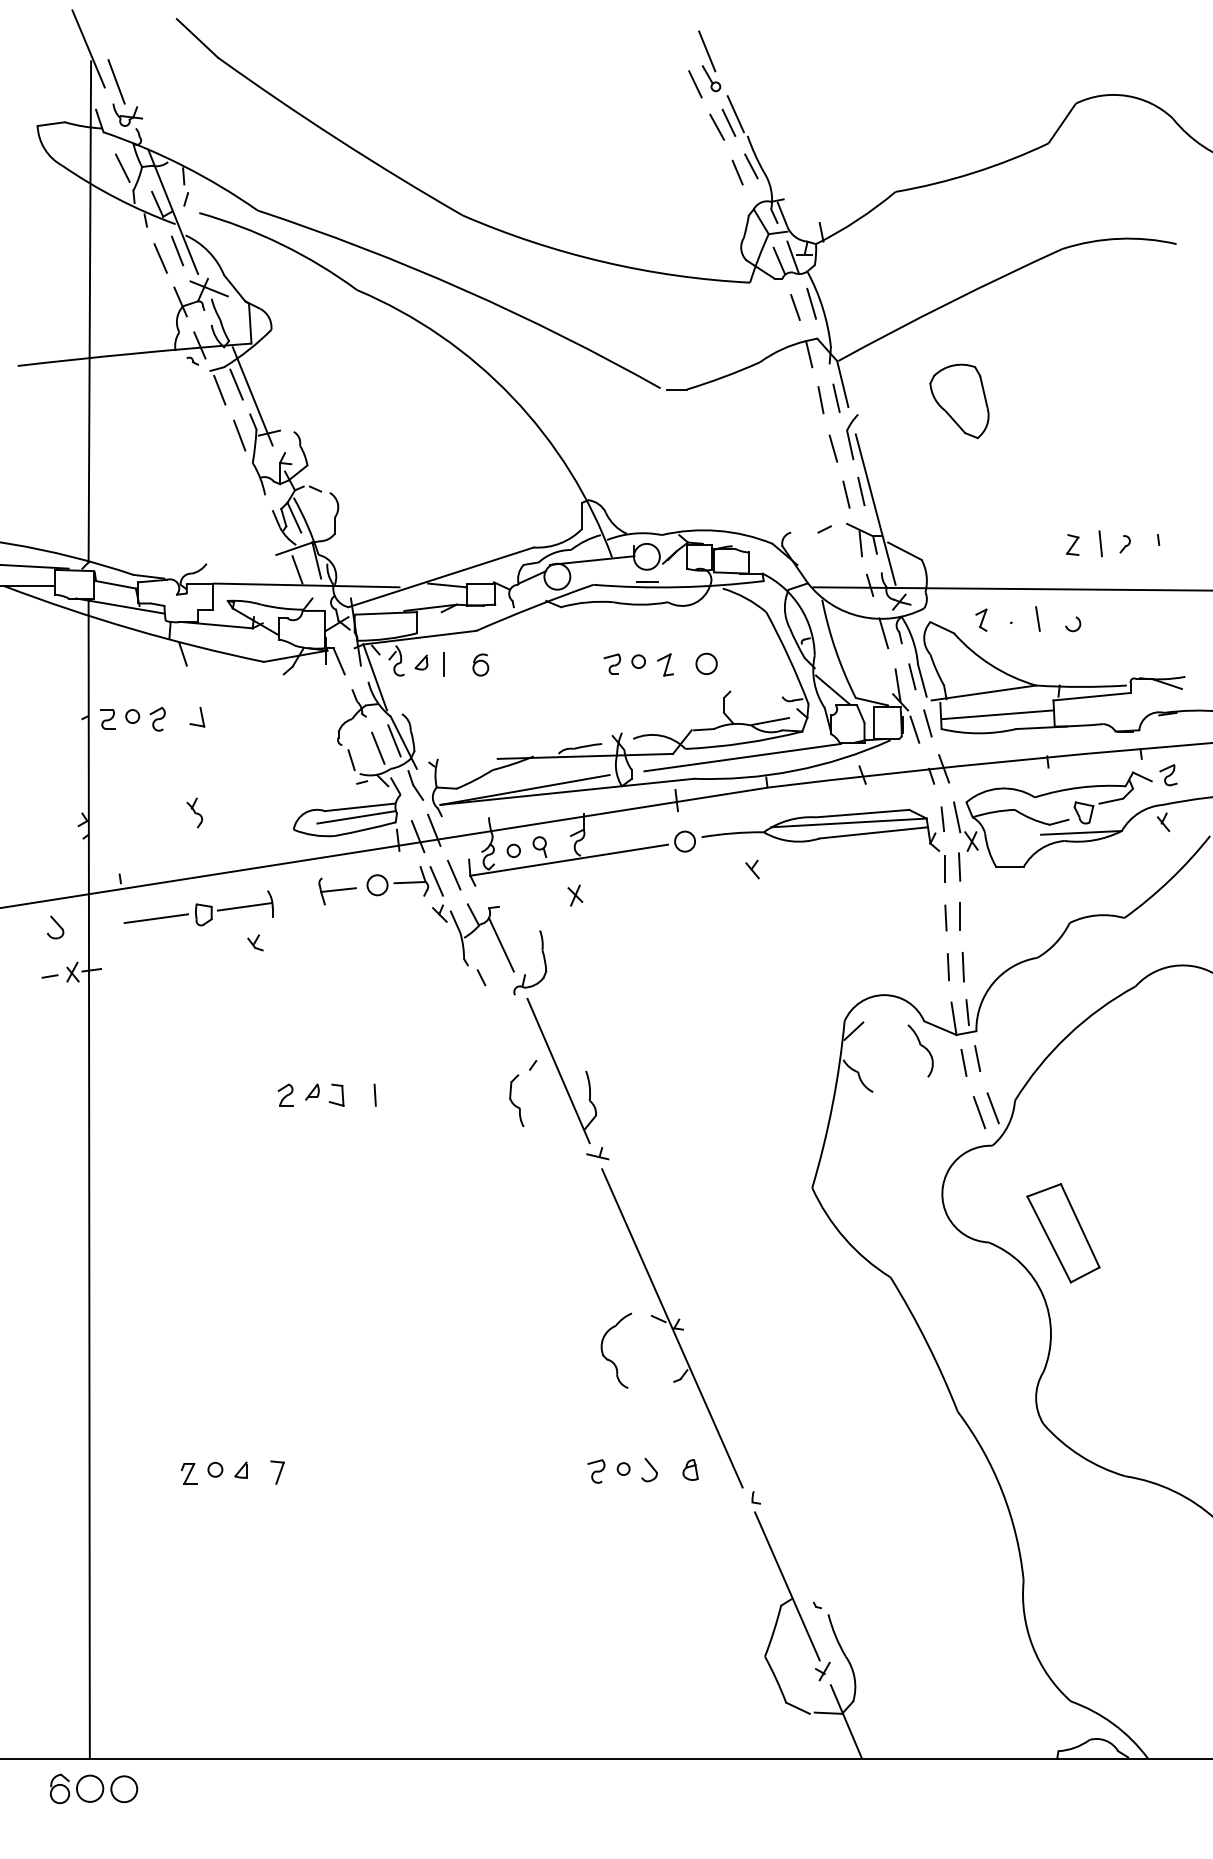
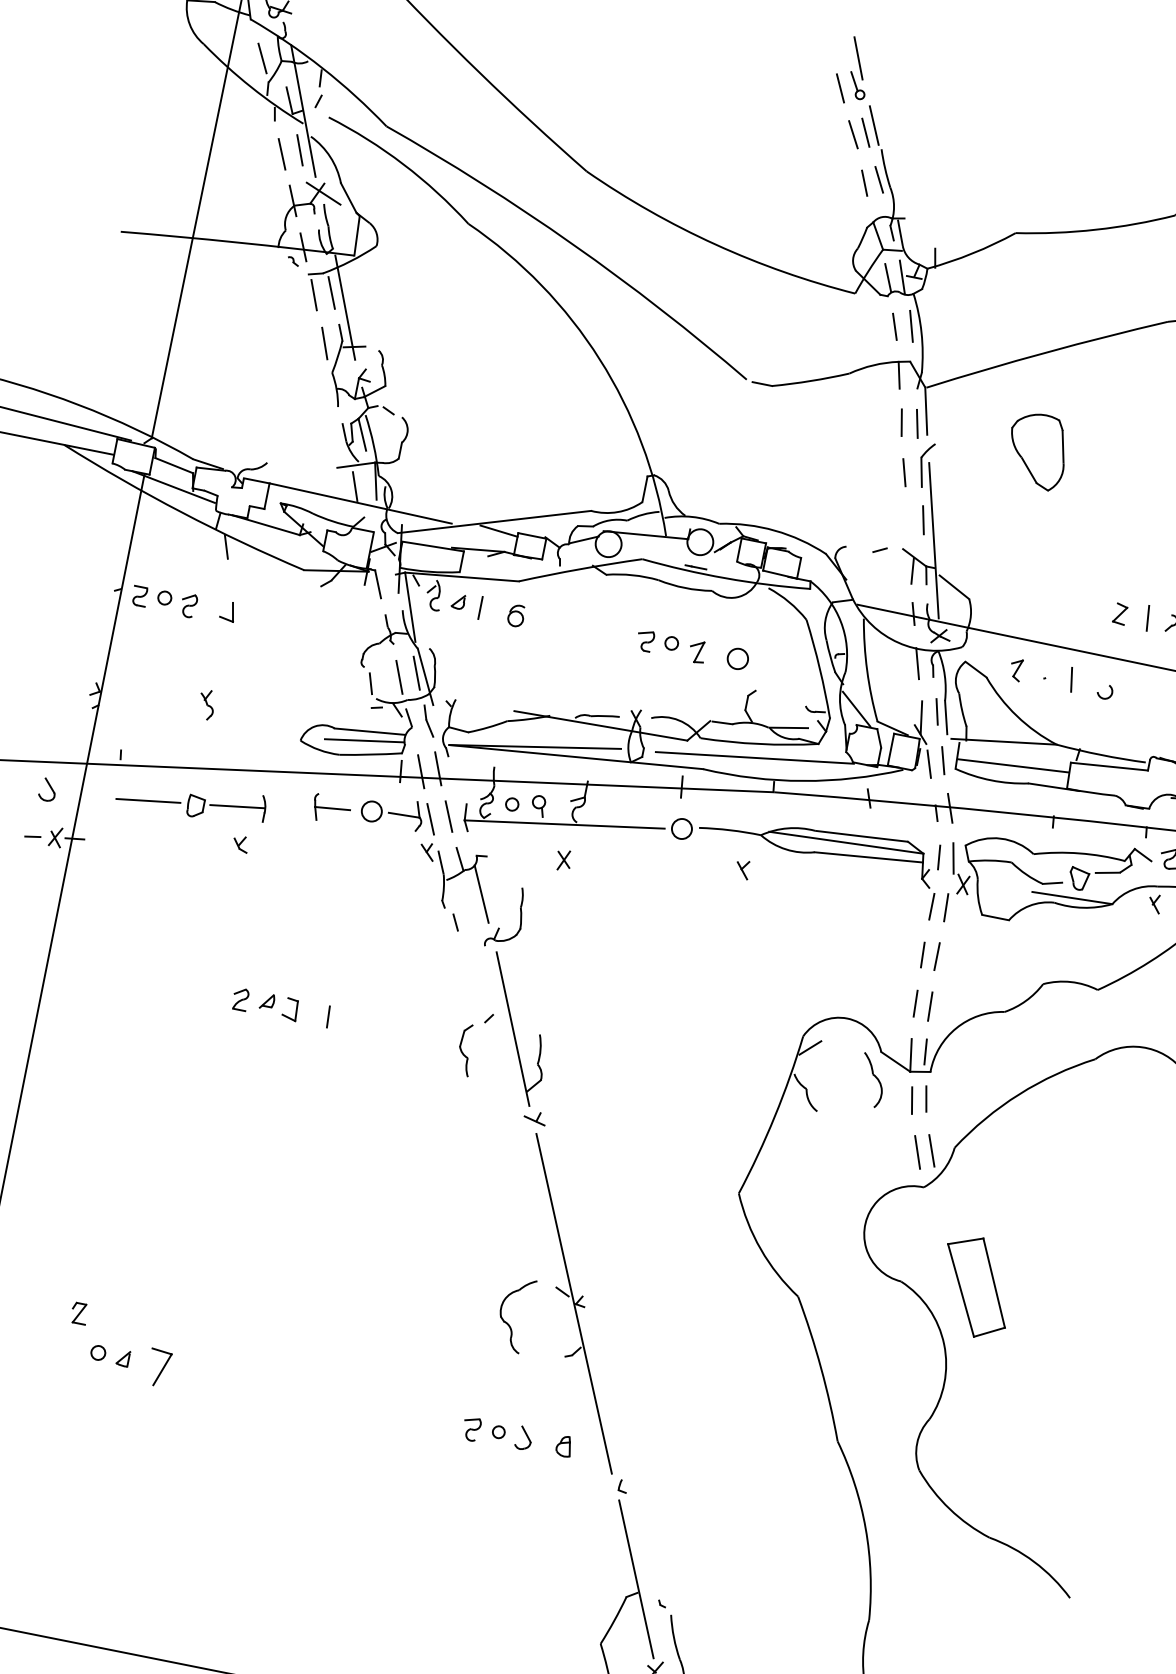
line: (846, 494) -> (908, 520), removed
part: (277, 1472) -> (158, 1367), size x1.6
part: (188, 1473) -> (78, 1313), moved

